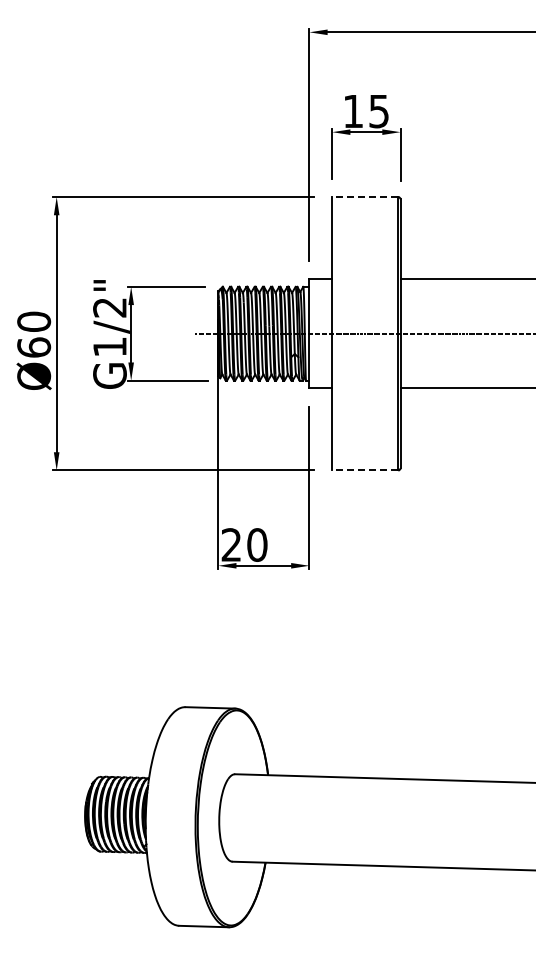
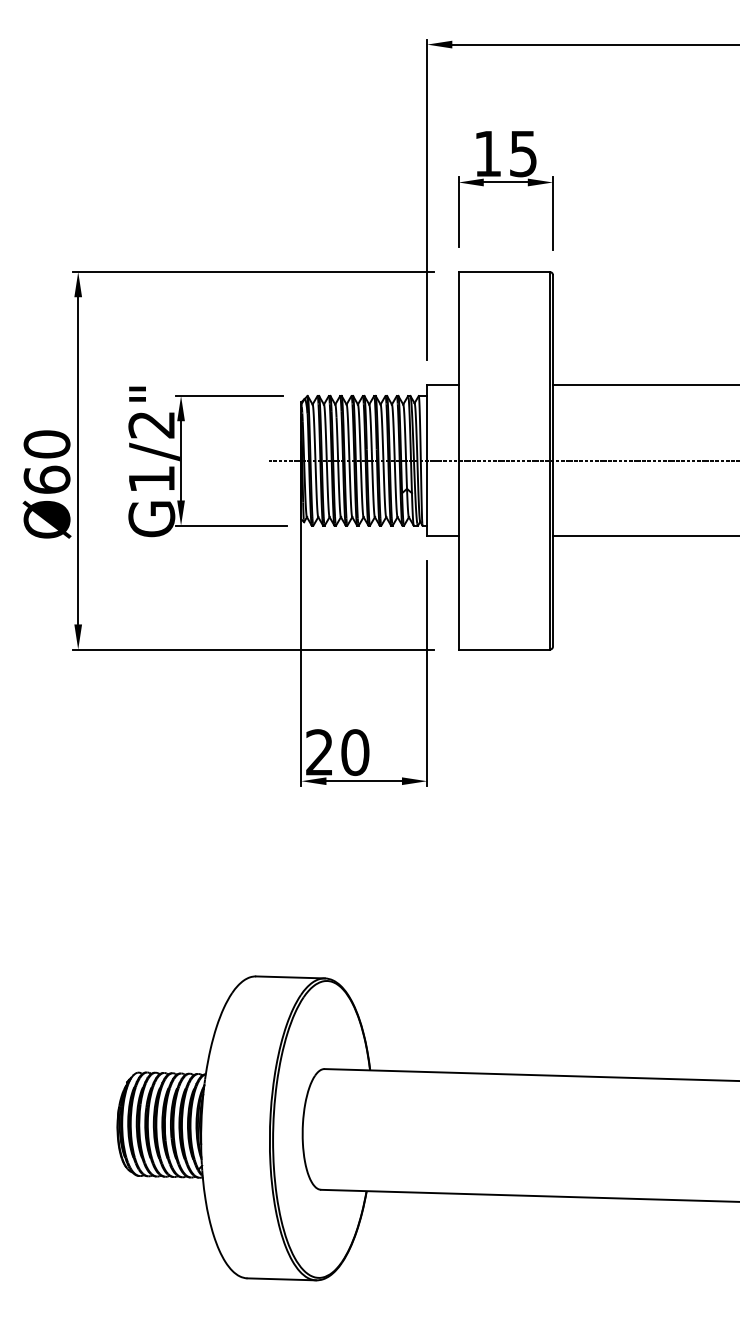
line: (364, 197) -> (503, 272), dashed -> solid
line: (364, 470) -> (503, 649), dashed -> solid

